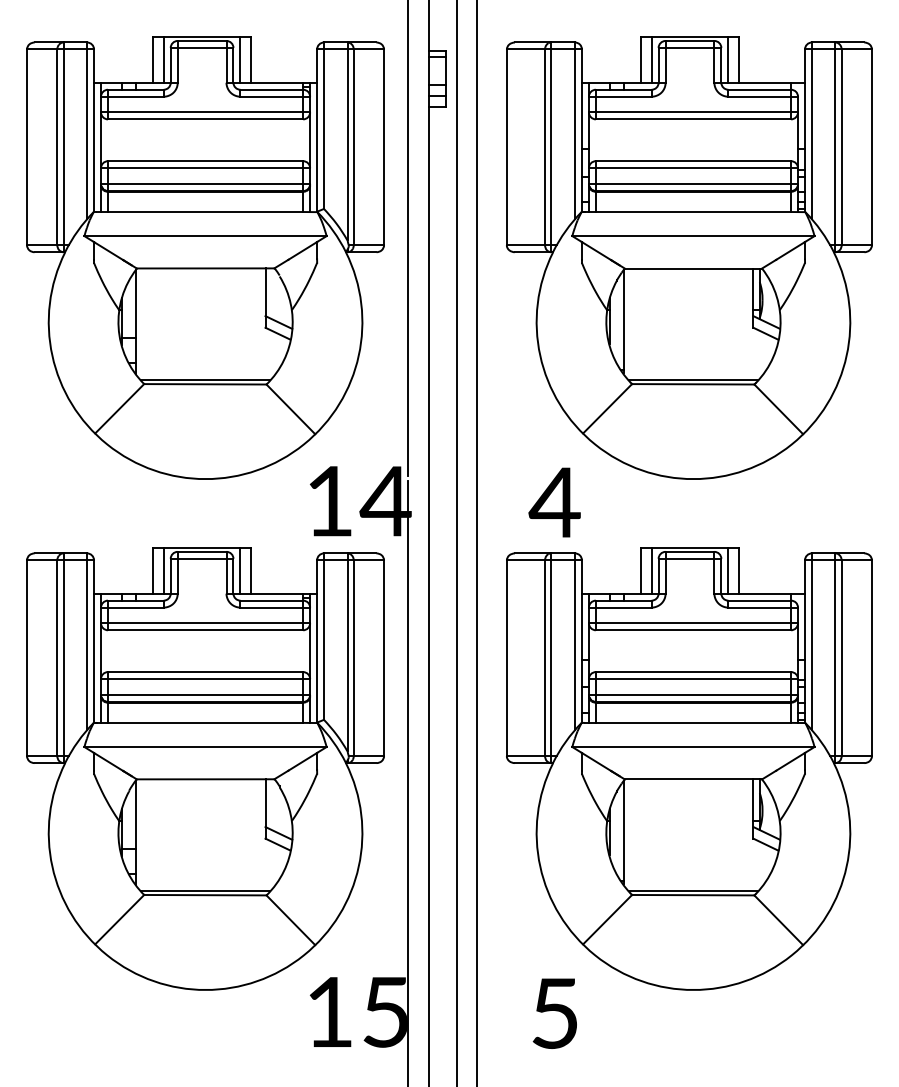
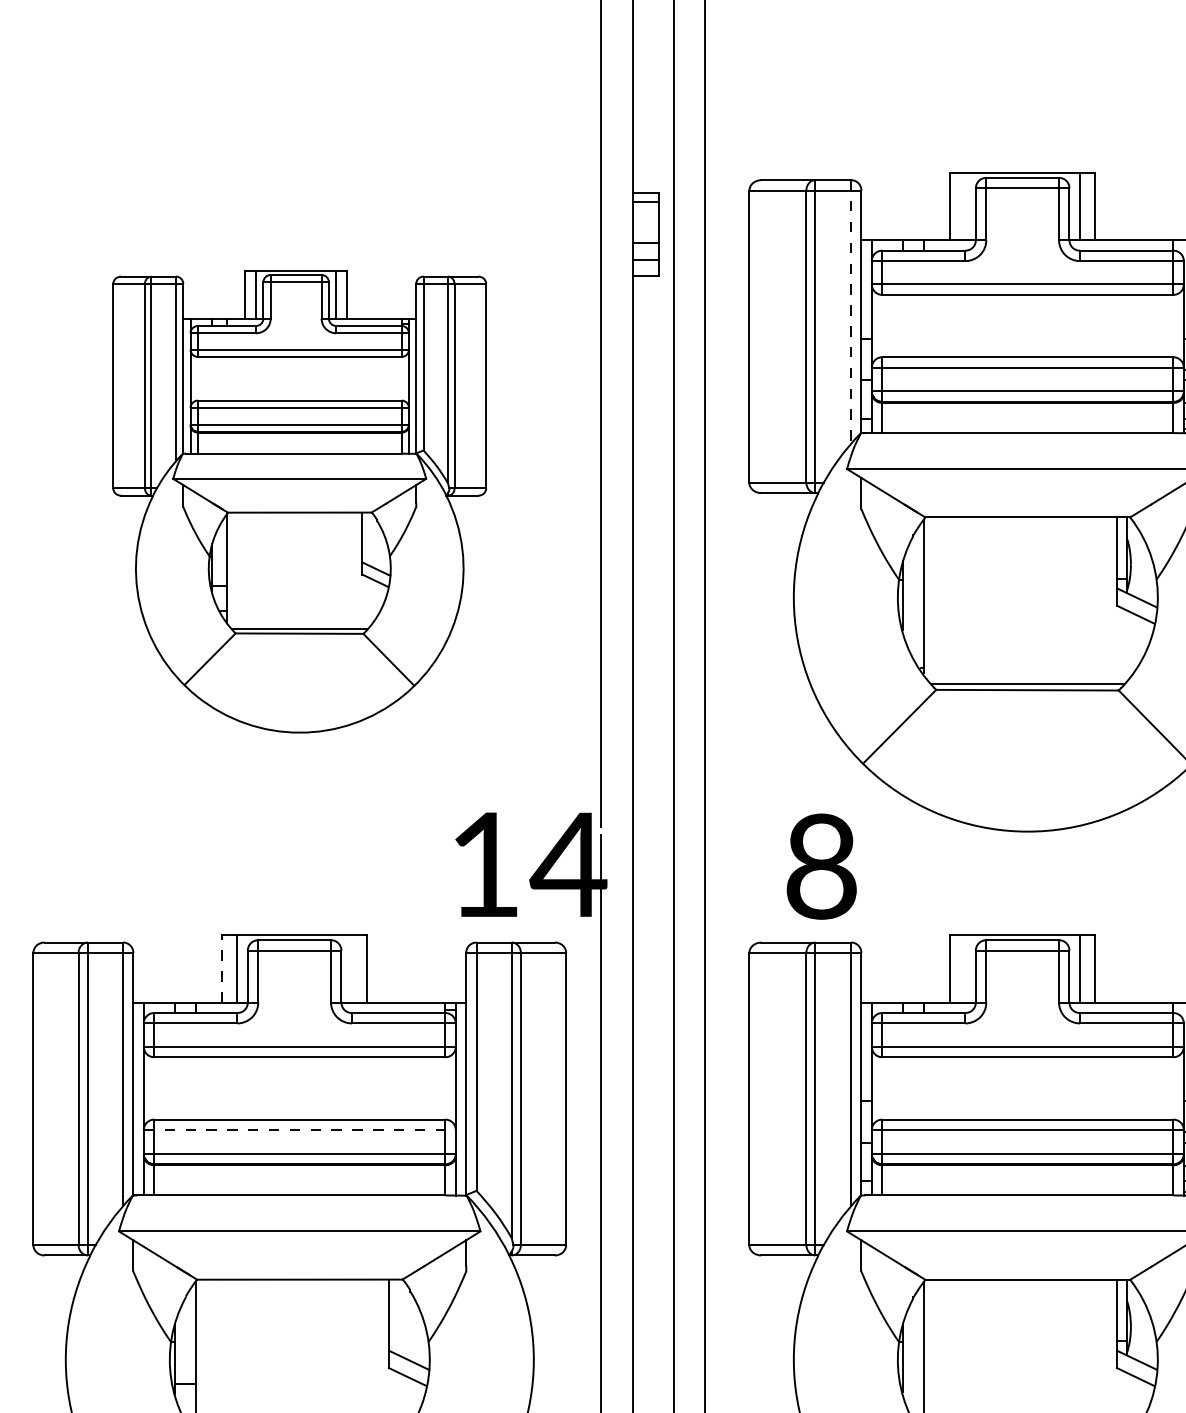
line: (651, 59) -> (965, 205), removed
line: (574, 131) -> (850, 312), solid -> dashed
part: (205, 257) -> (299, 500), size x0.7
text: (554, 502) -> (820, 866), 4 -> 8
line: (240, 570) -> (351, 968), removed
line: (651, 570) -> (965, 968), removed
line: (153, 571) -> (222, 969), solid -> dashed
line: (205, 679) -> (299, 1130), solid -> dashed

